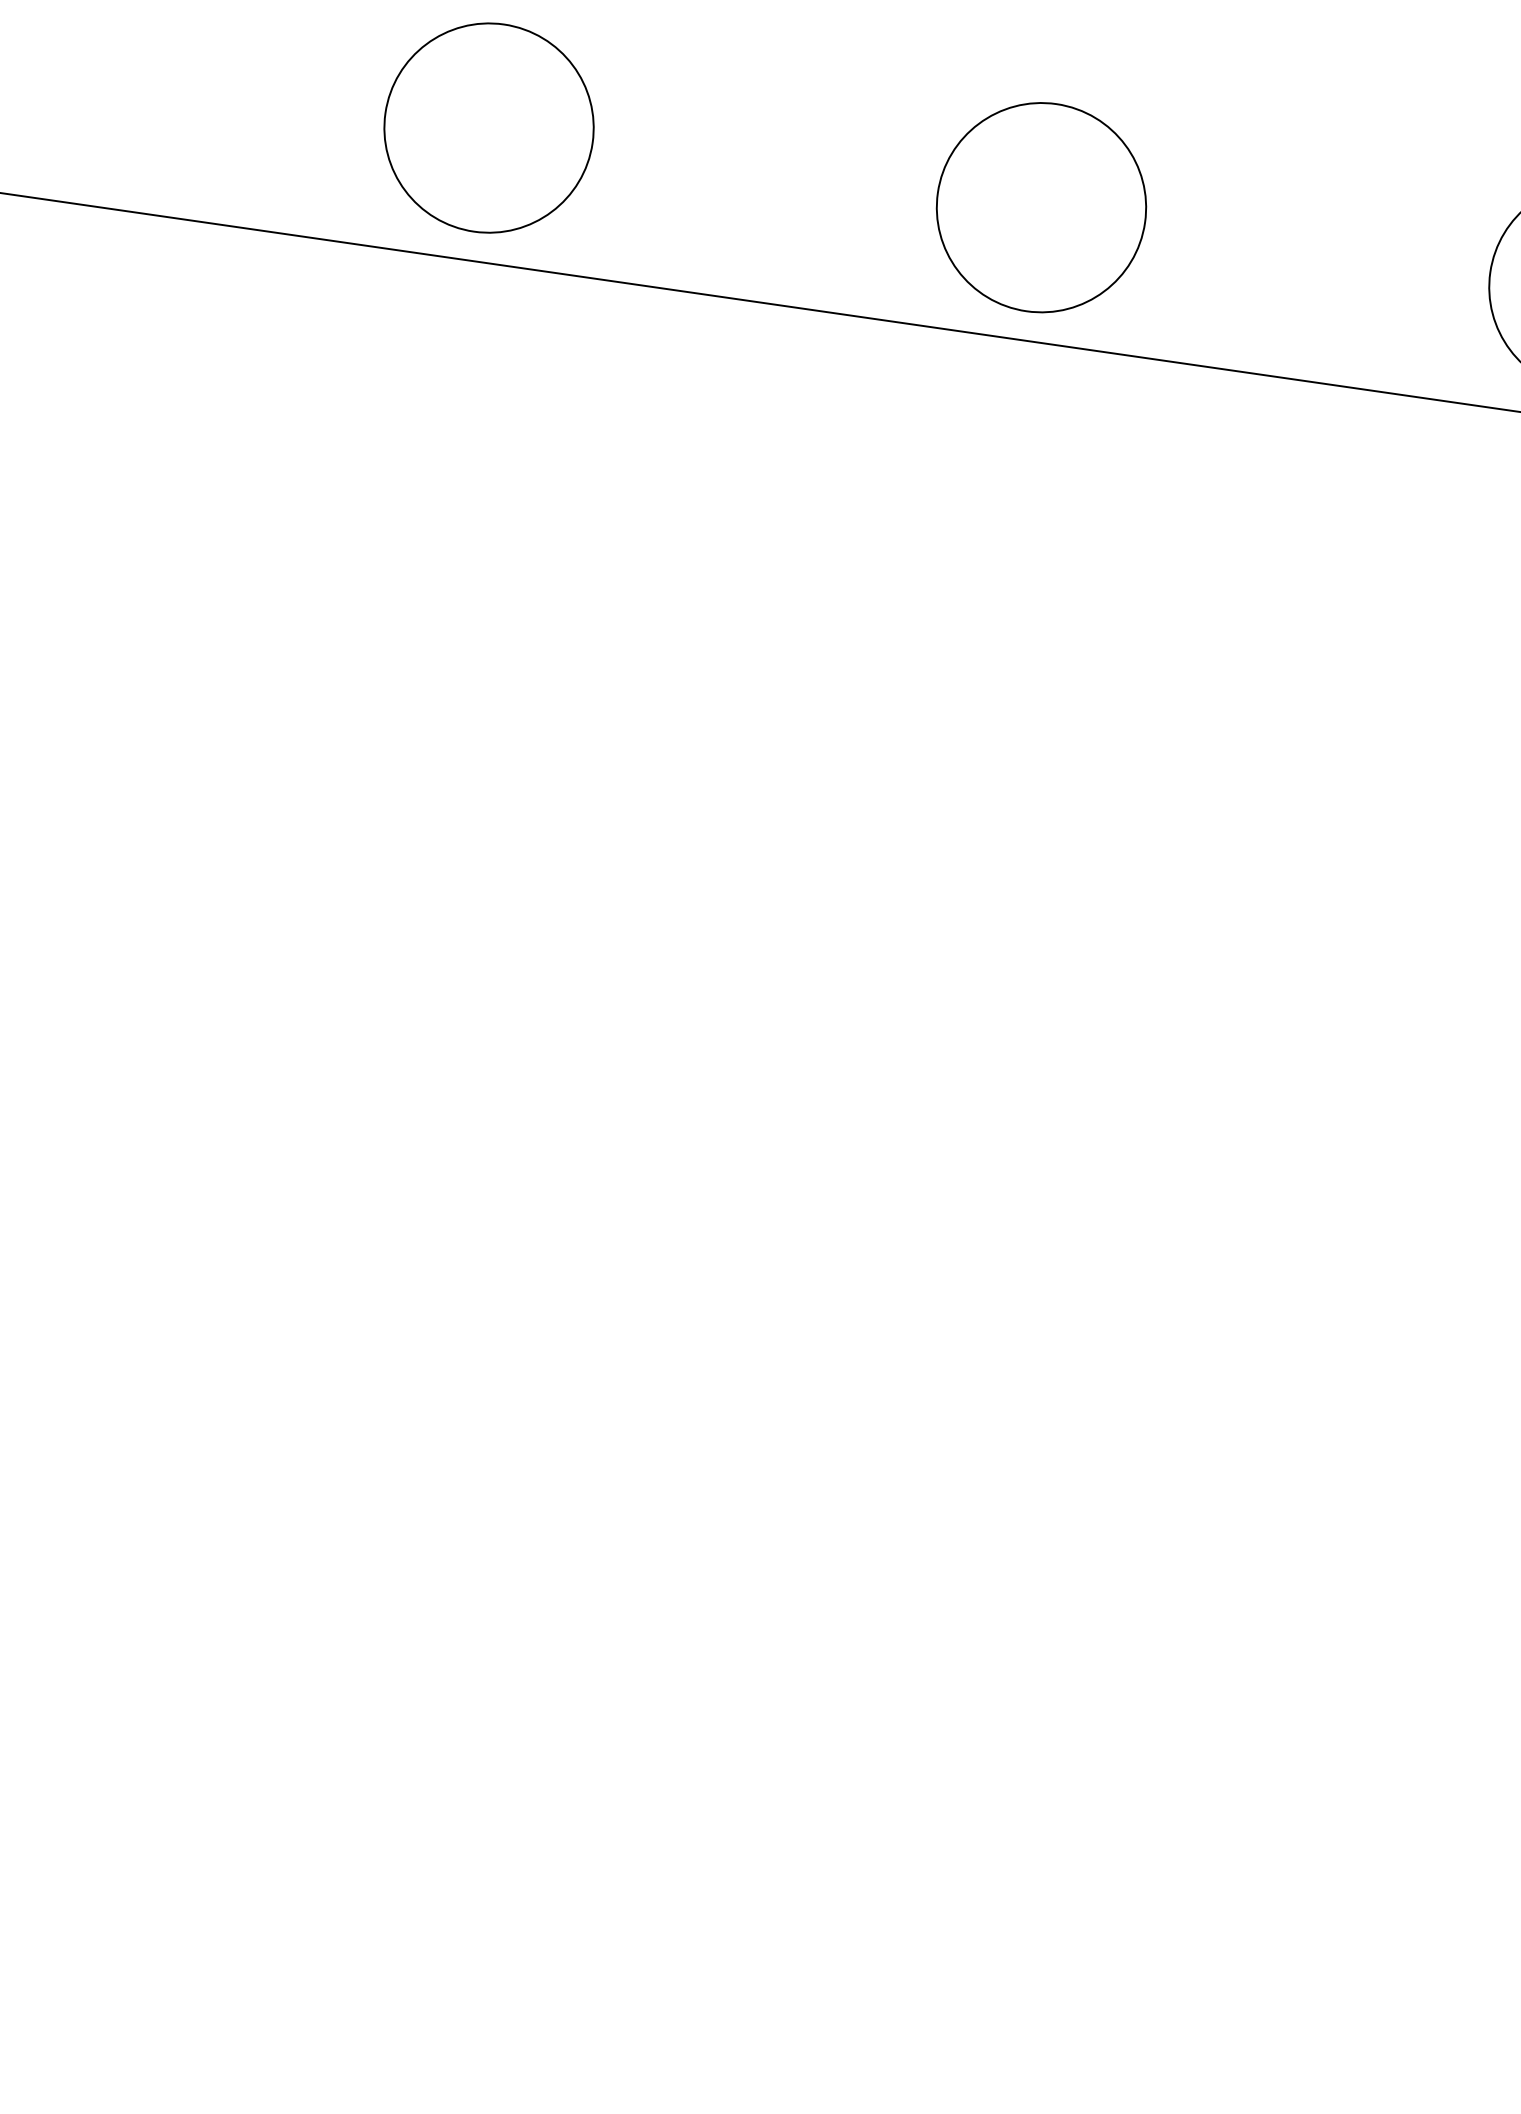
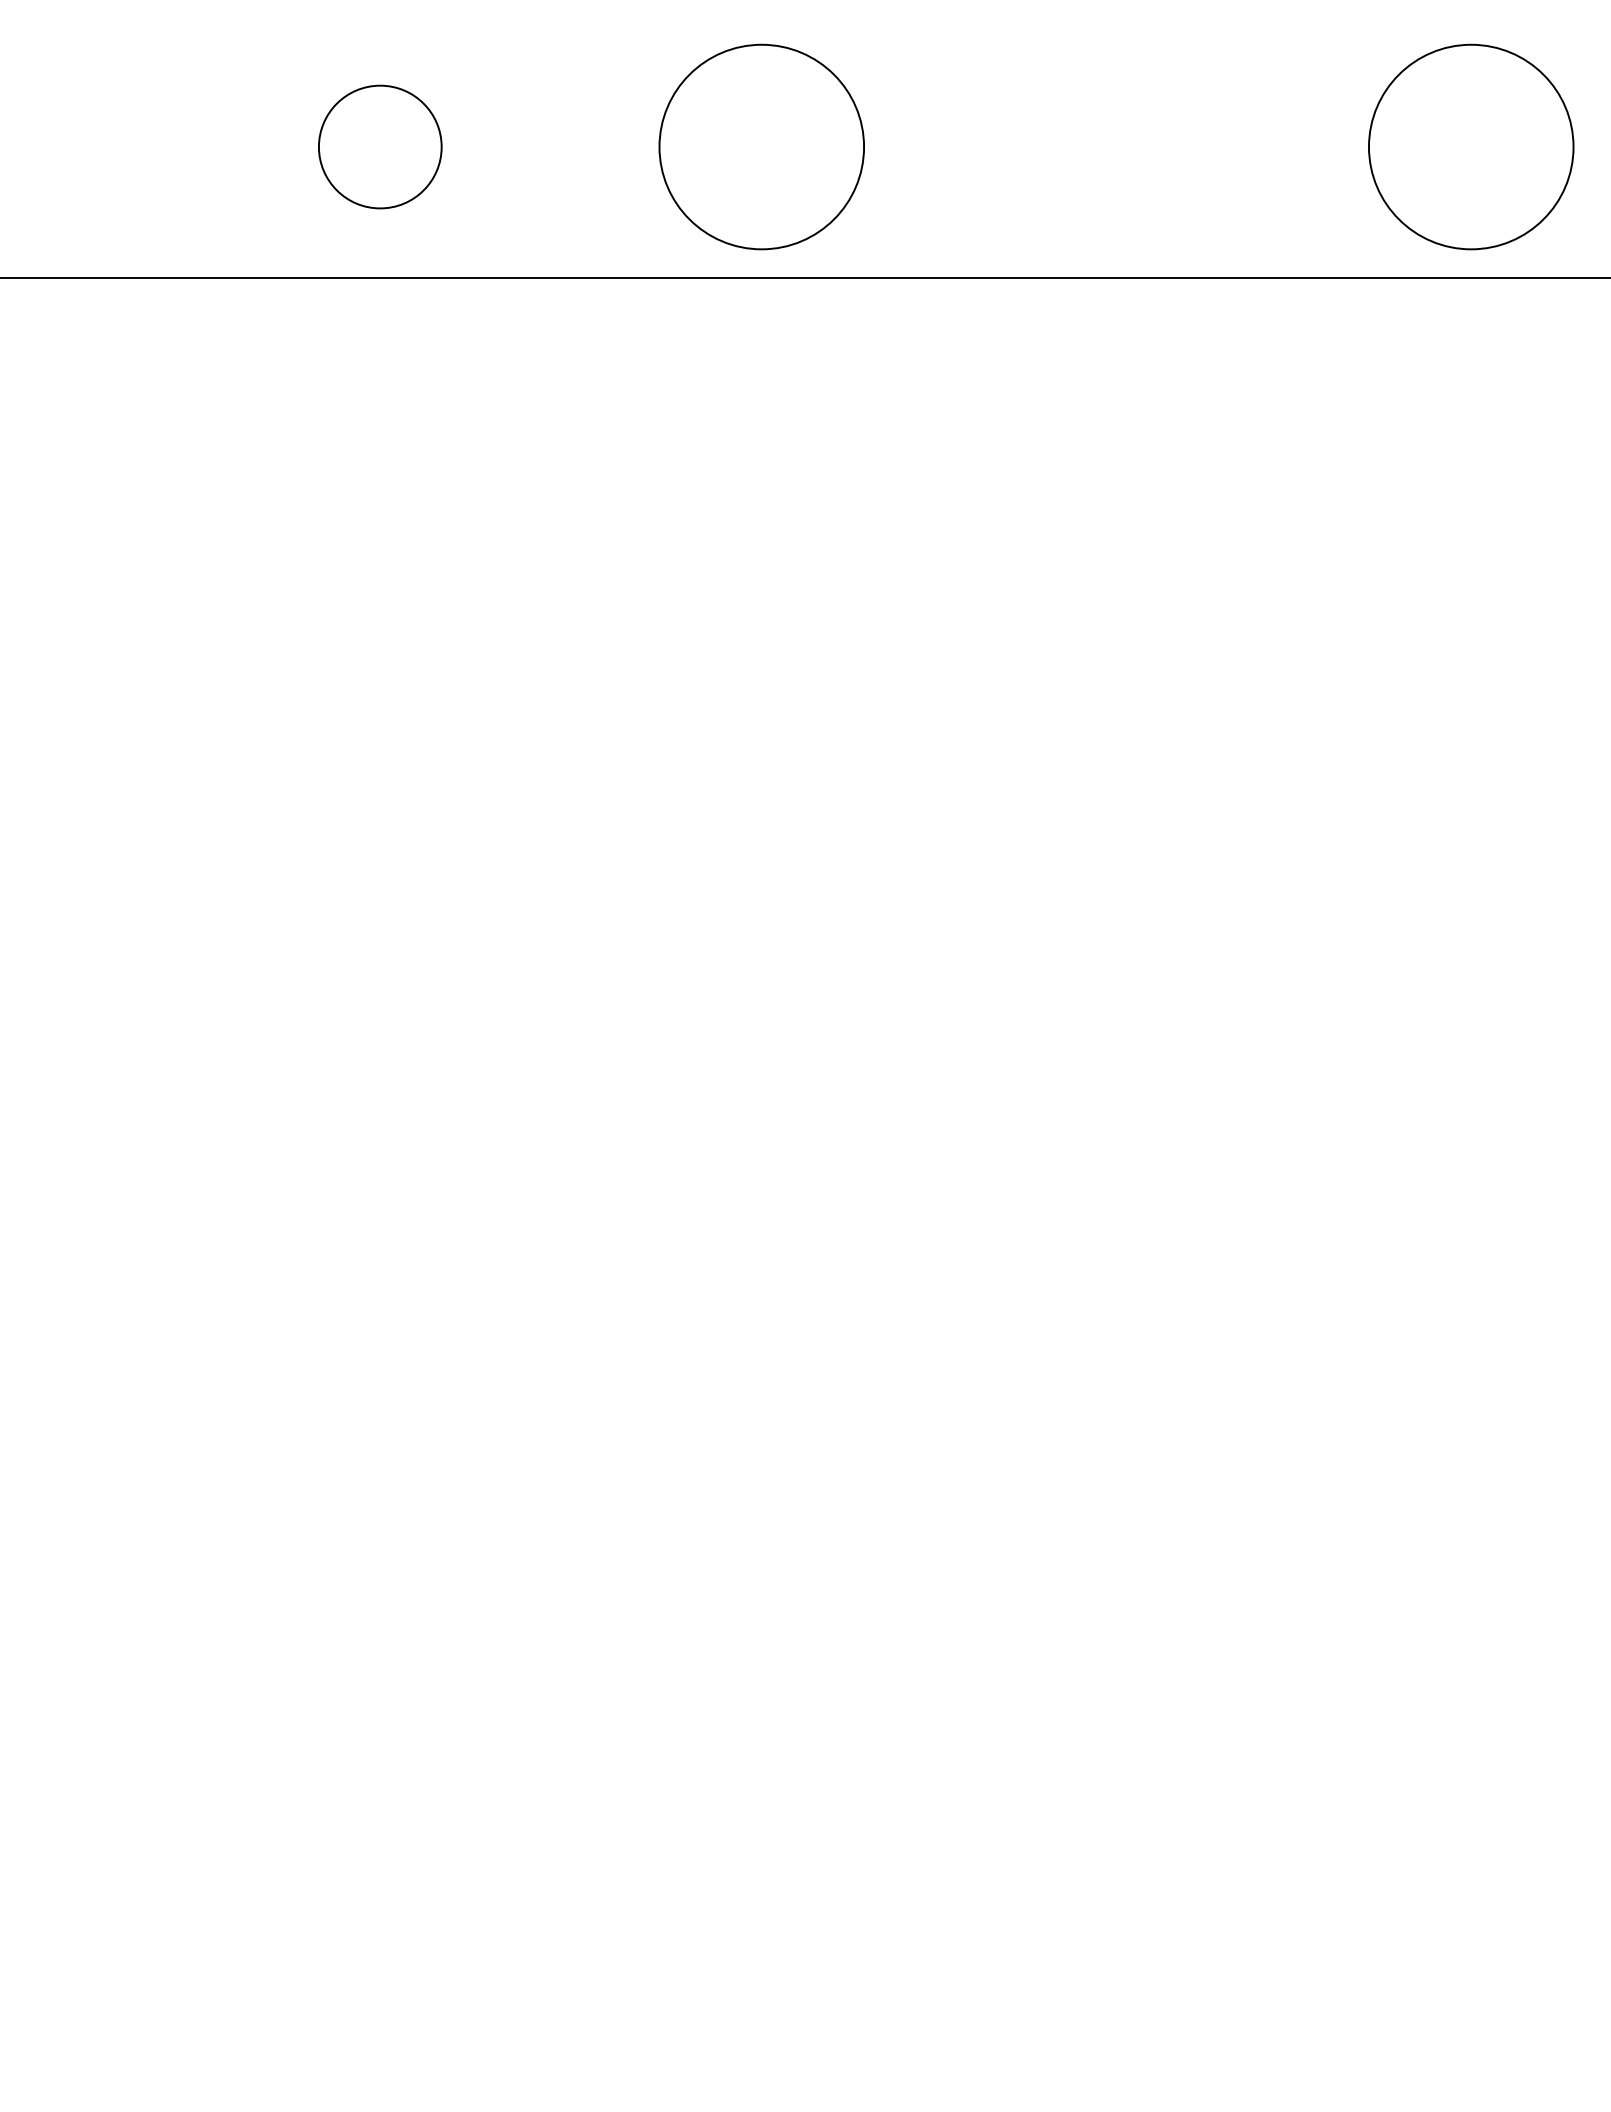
circle: (489, 127) -> (380, 146), size x0.6
circle: (1041, 207) -> (761, 146), moved

